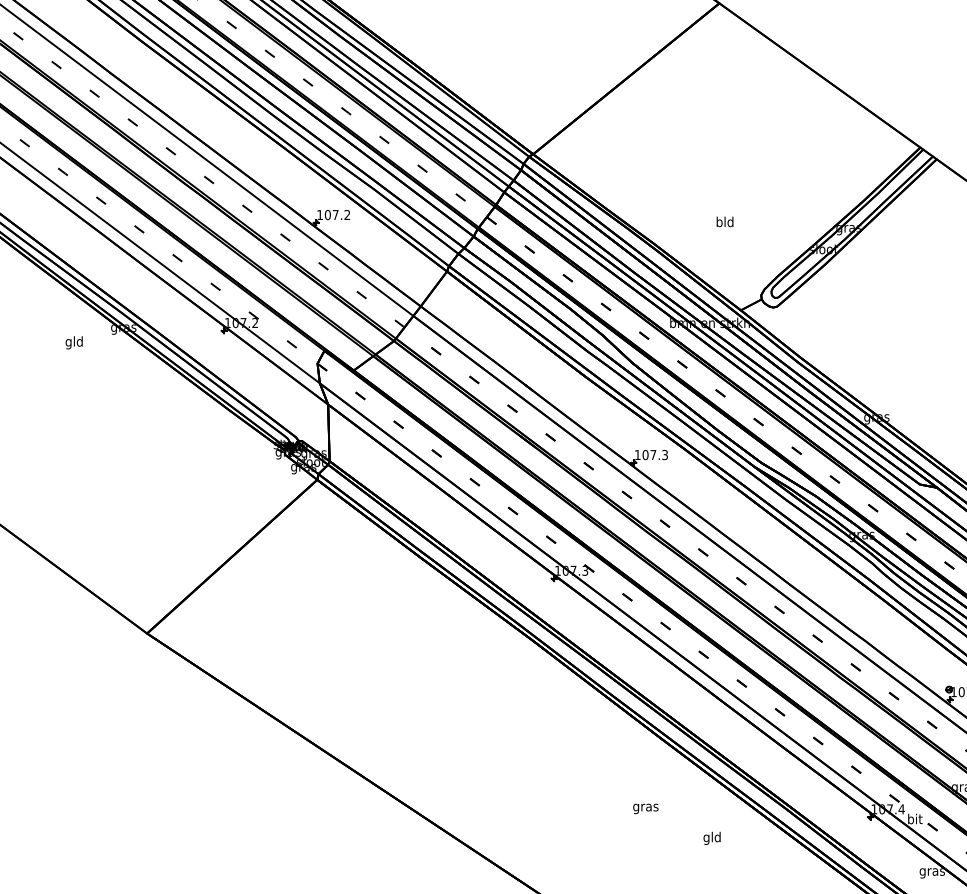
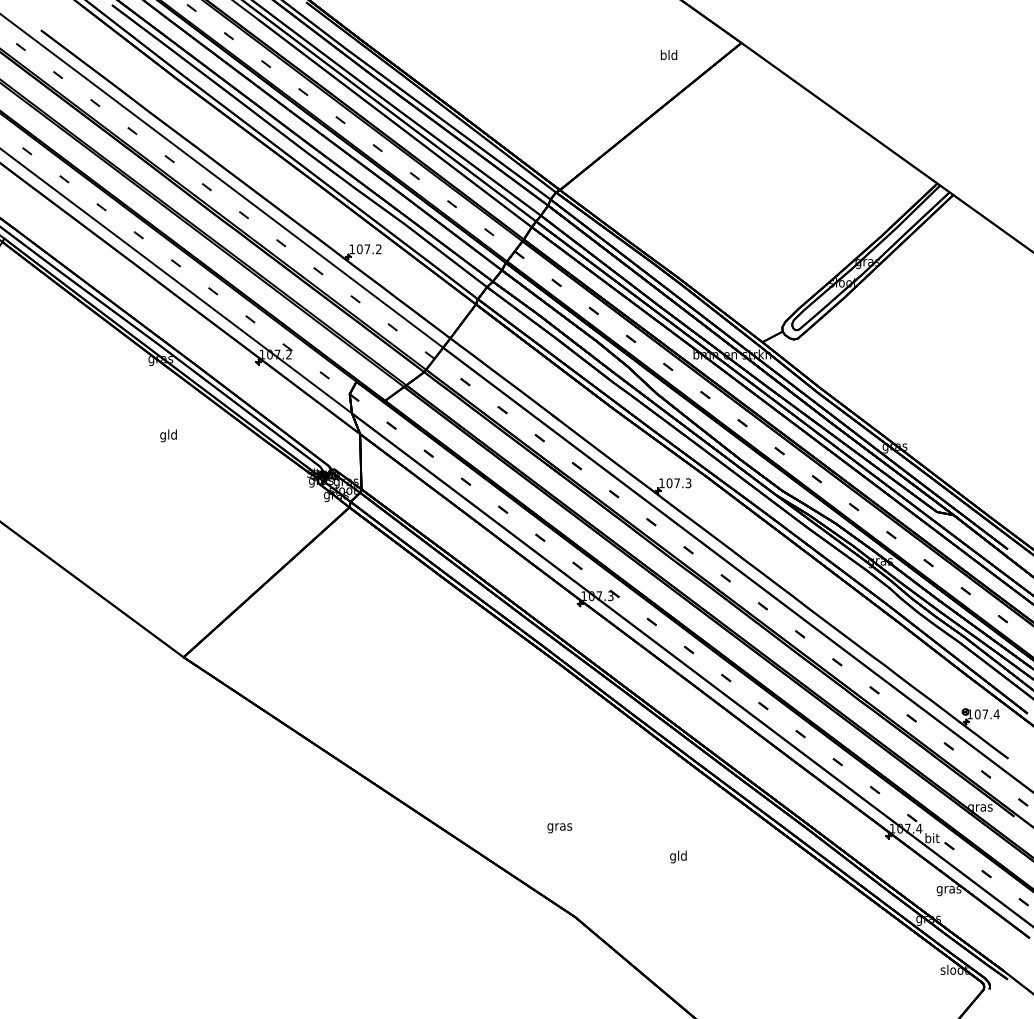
text: (724, 222) -> (668, 55), moved
text: (74, 342) -> (168, 435), moved
text: (645, 809) -> (559, 828), moved
text: (712, 837) -> (678, 856), moved

